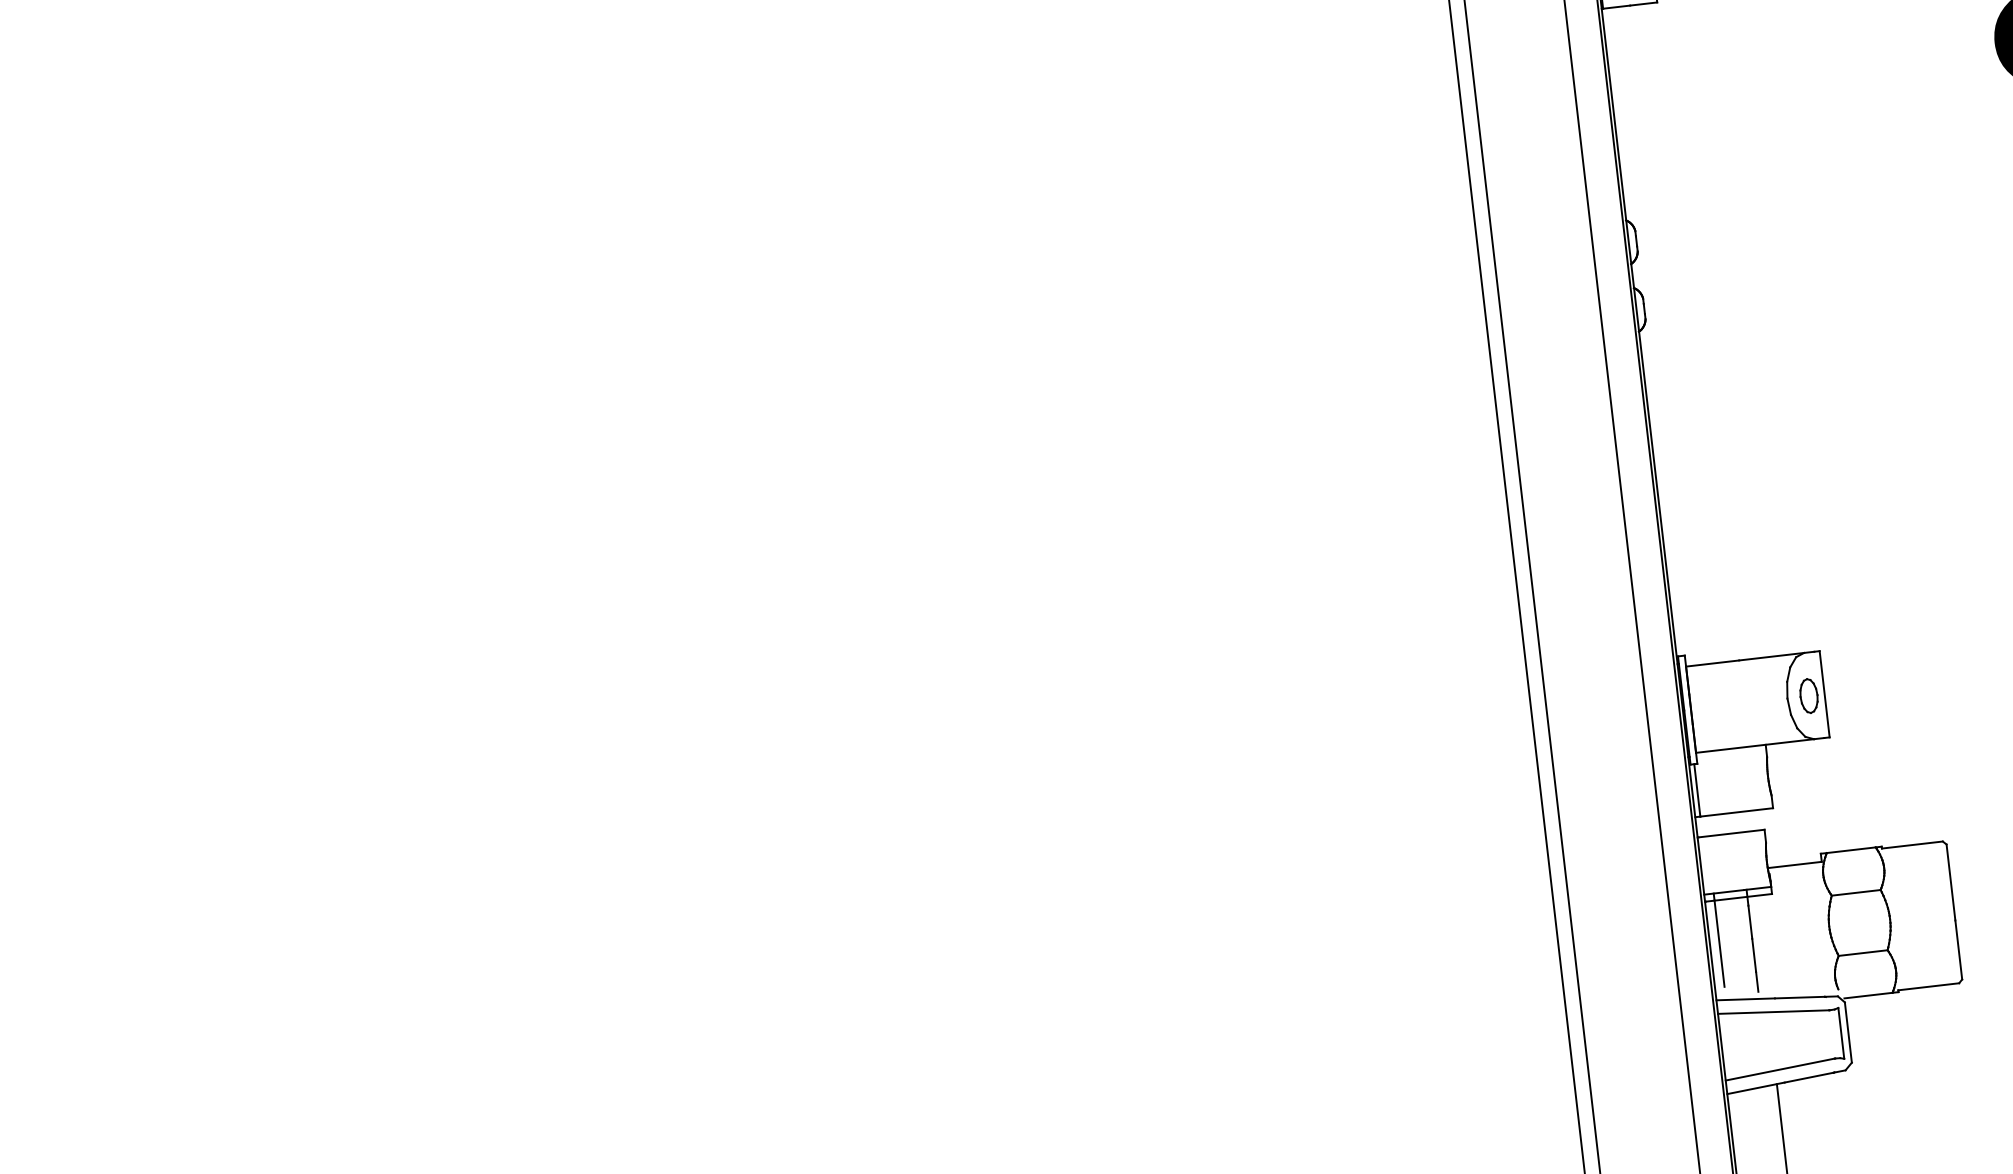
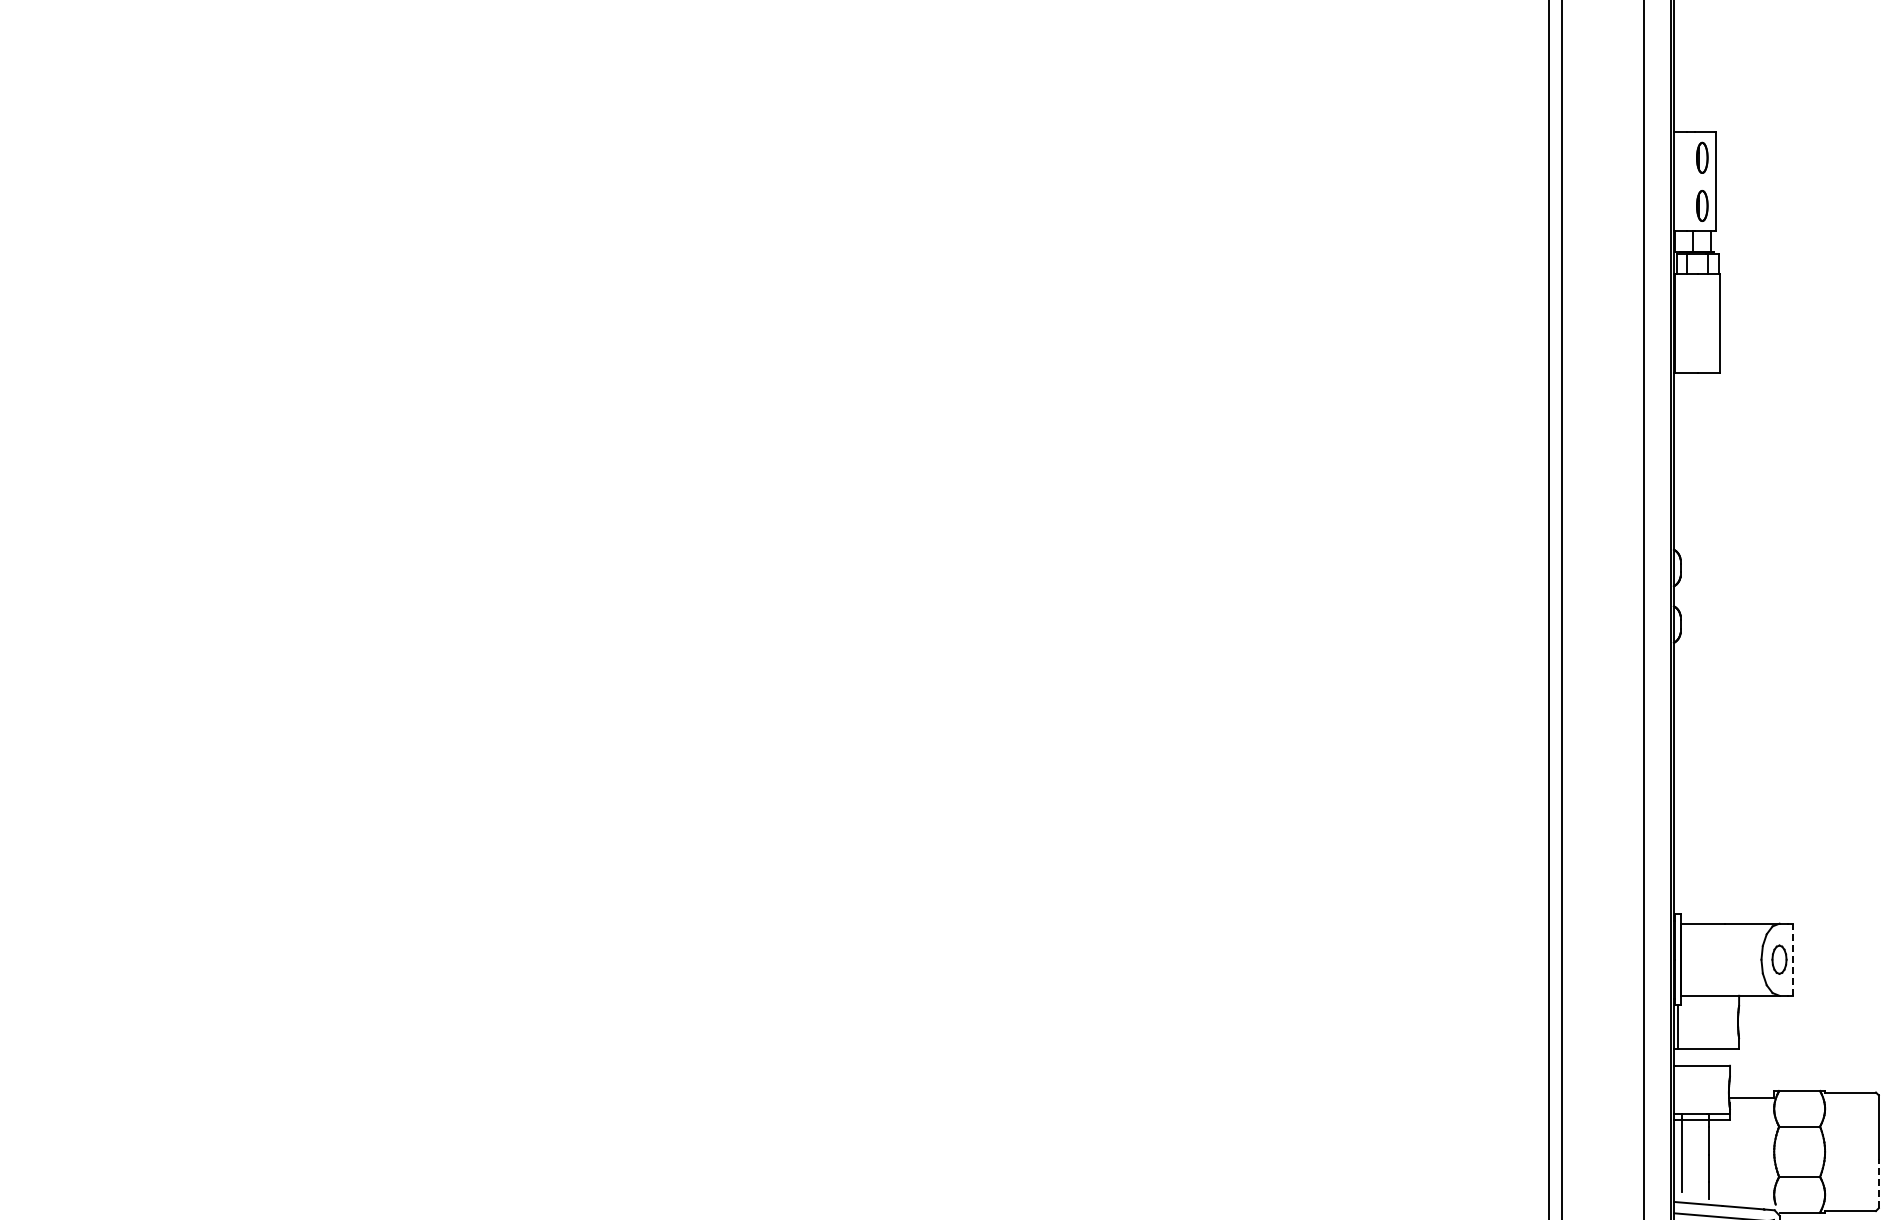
line: (1824, 693) -> (1792, 959), solid -> dashed
line: (1958, 949) -> (1878, 1183), solid -> dashed

